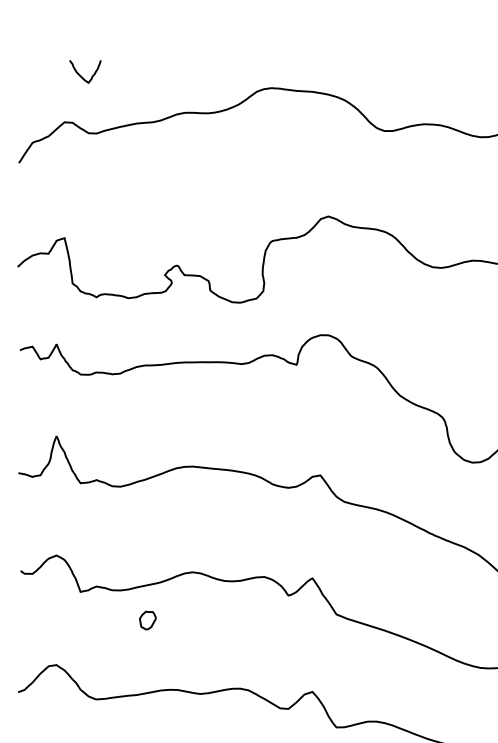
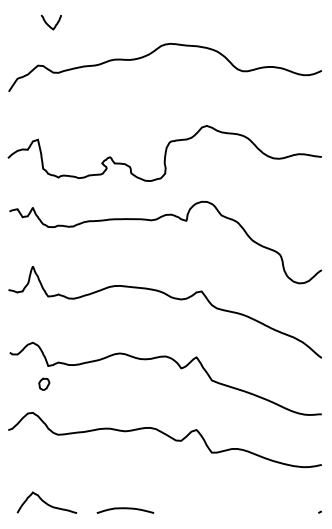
curve: (80, 75) -> (48, 24), moved
part: (148, 619) -> (44, 383), moved

